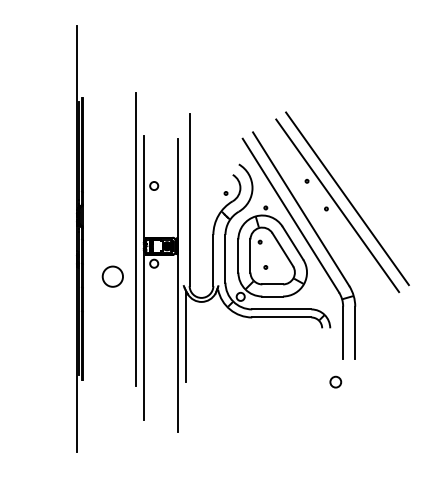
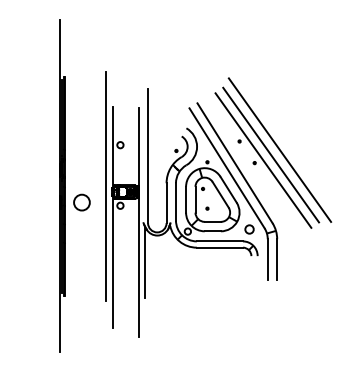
line: (358, 192) -> (279, 150), added
circle: (112, 276) -> (81, 202), moved
circle: (335, 381) -> (249, 228), moved

